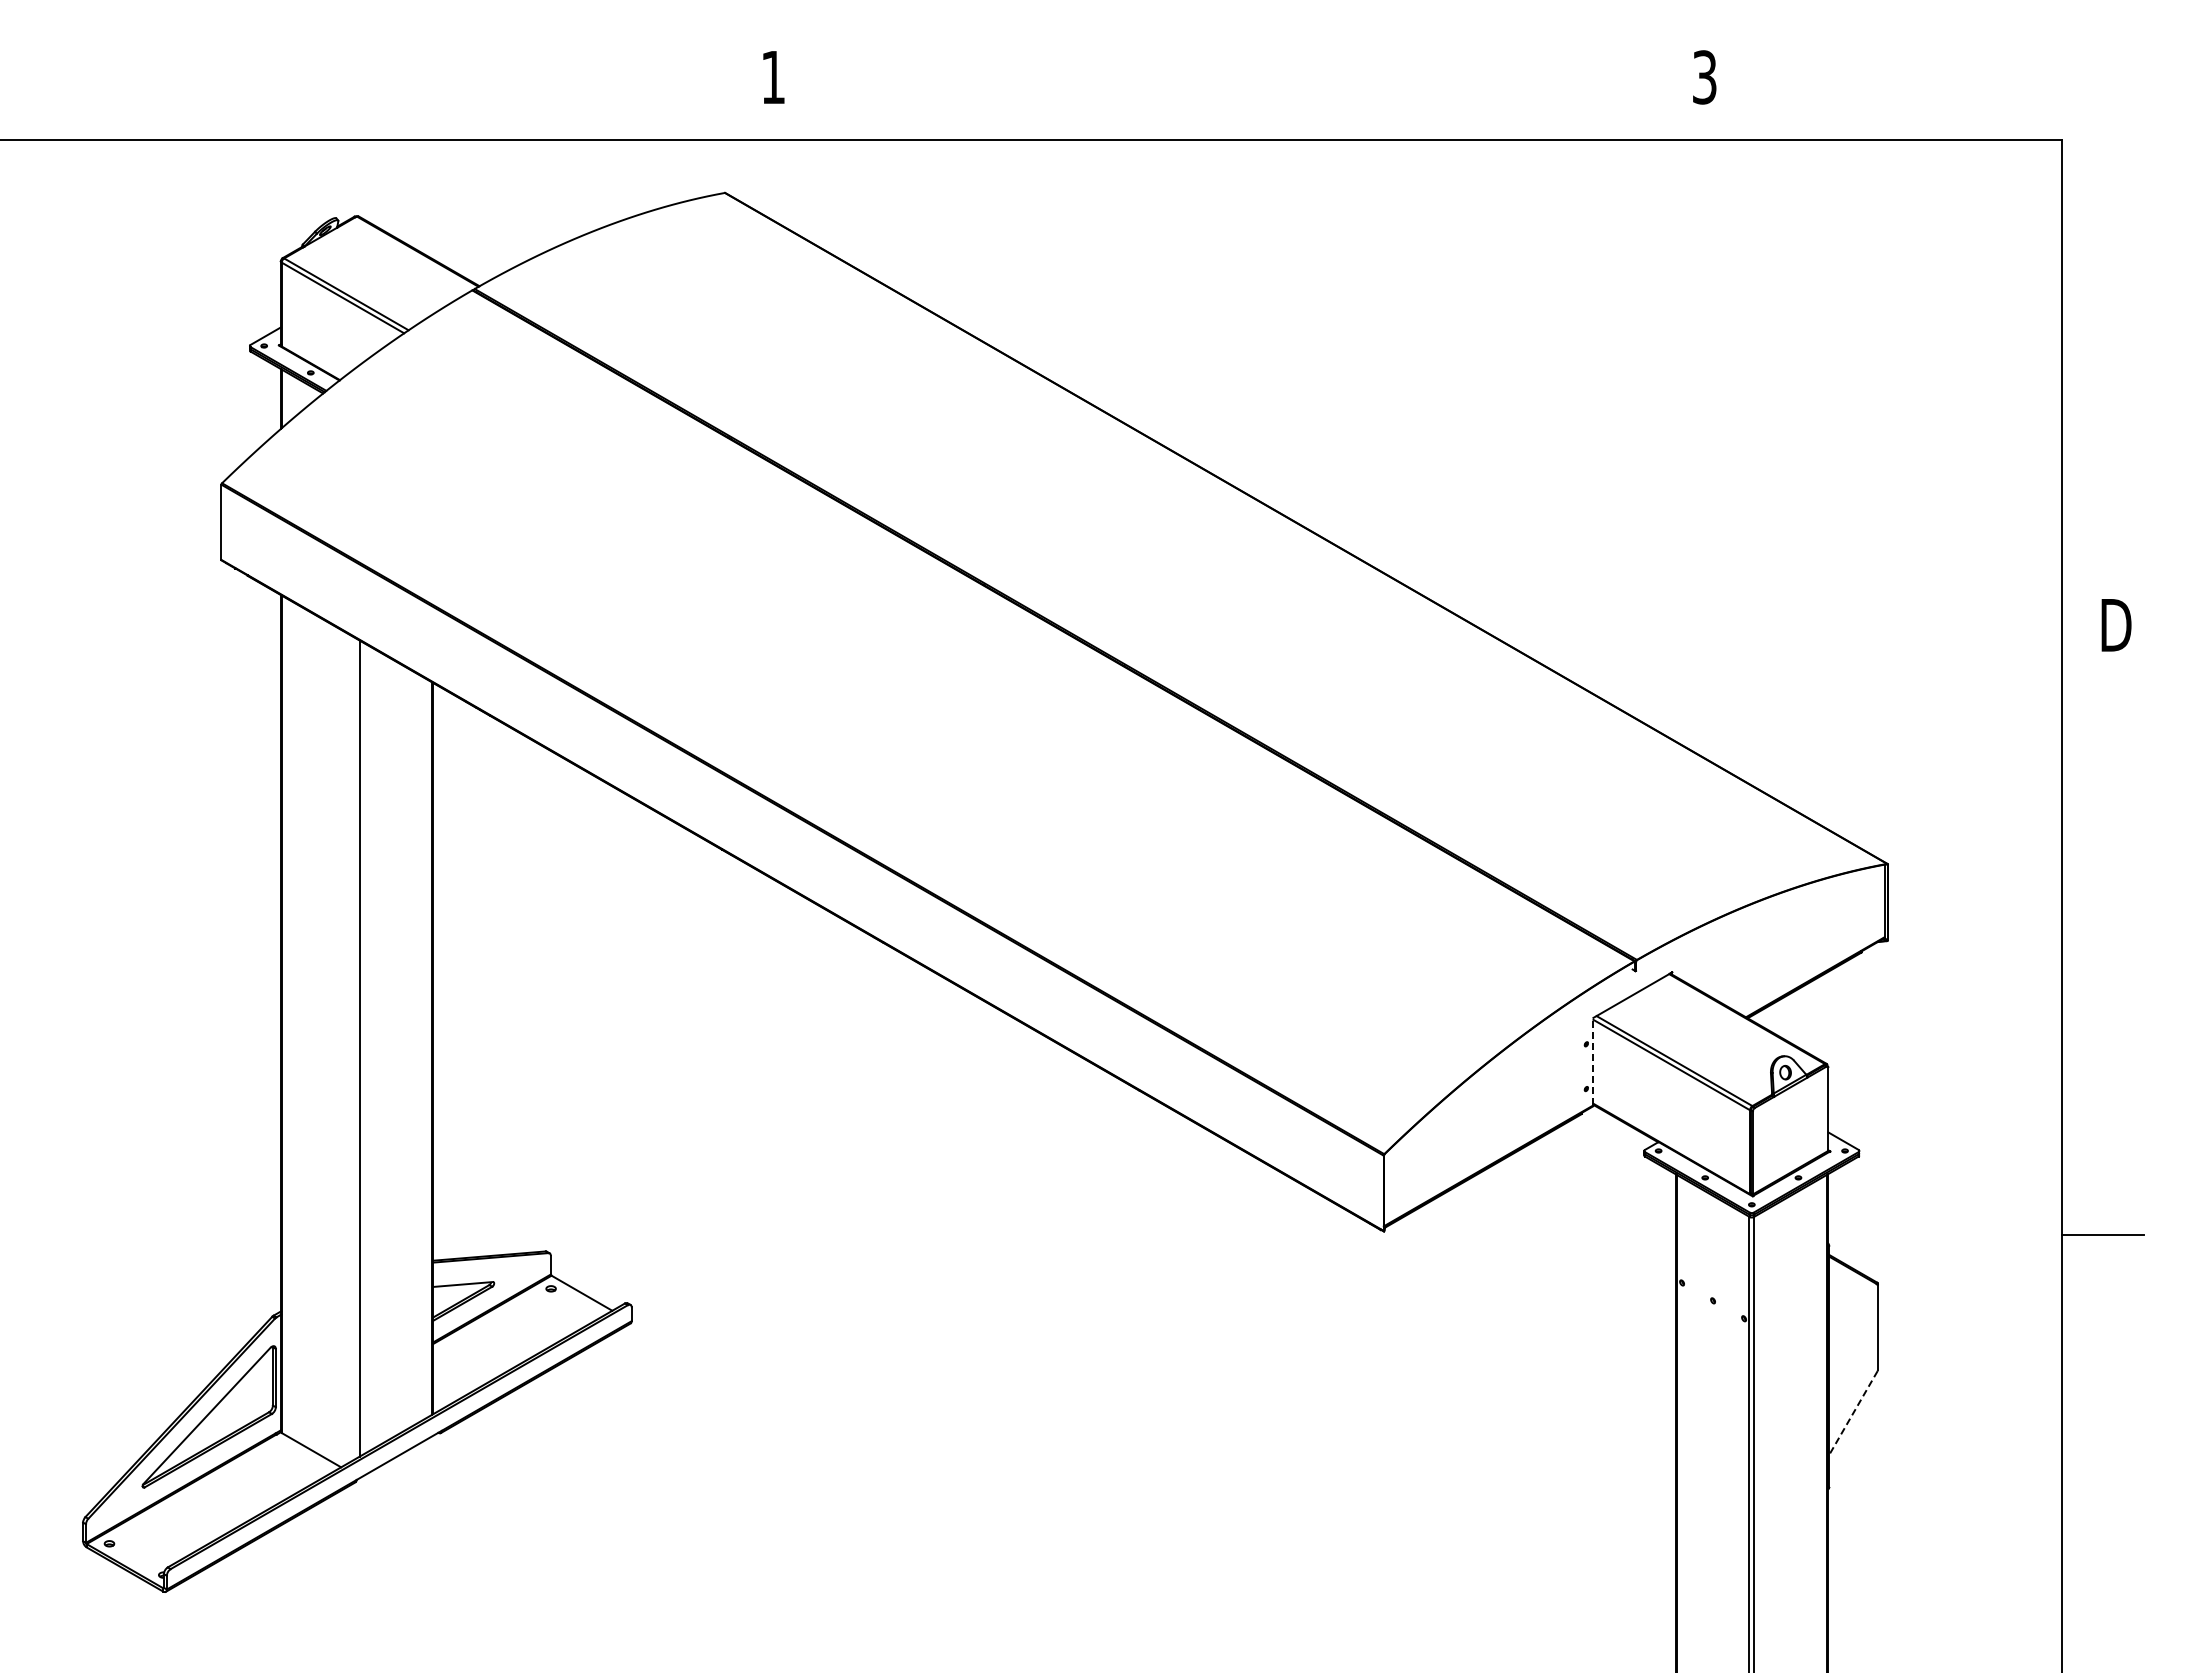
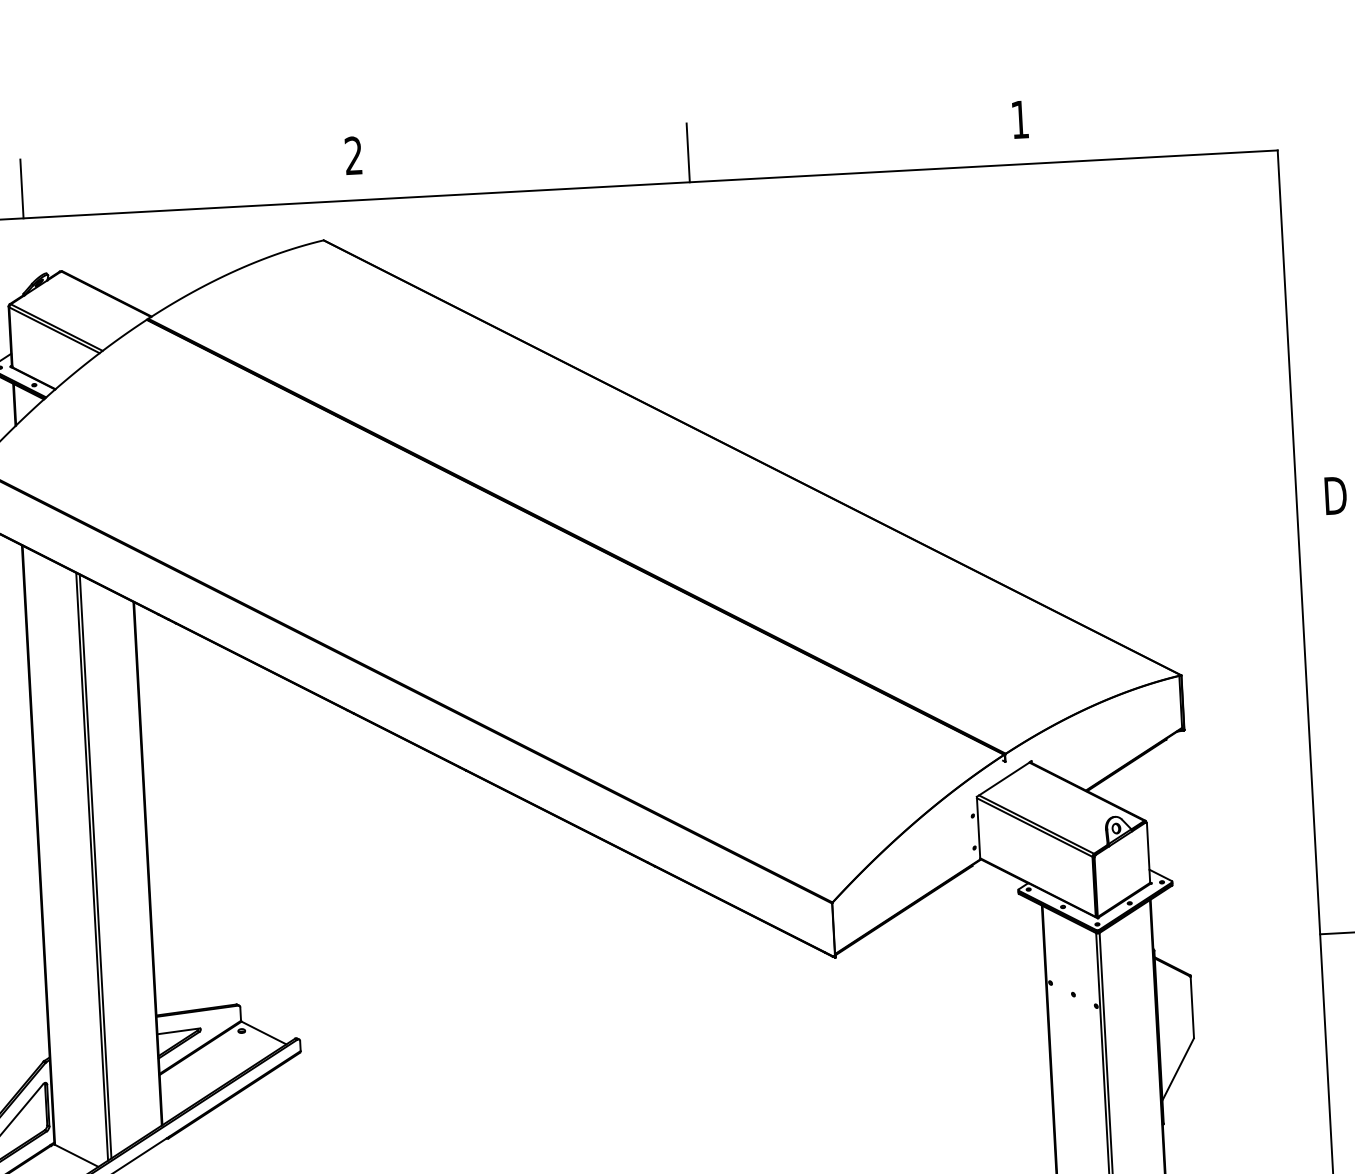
text: (772, 76) -> (353, 155), 1 -> 2
text: (1704, 77) -> (1019, 119), 3 -> 1
line: (308, 98) -> (22, 188), added
line: (1239, 98) -> (688, 152), added
line: (355, 1048) -> (92, 866), added
line: (1593, 1061) -> (978, 828), dashed -> solid
line: (1853, 1413) -> (1178, 1069), dashed -> solid

